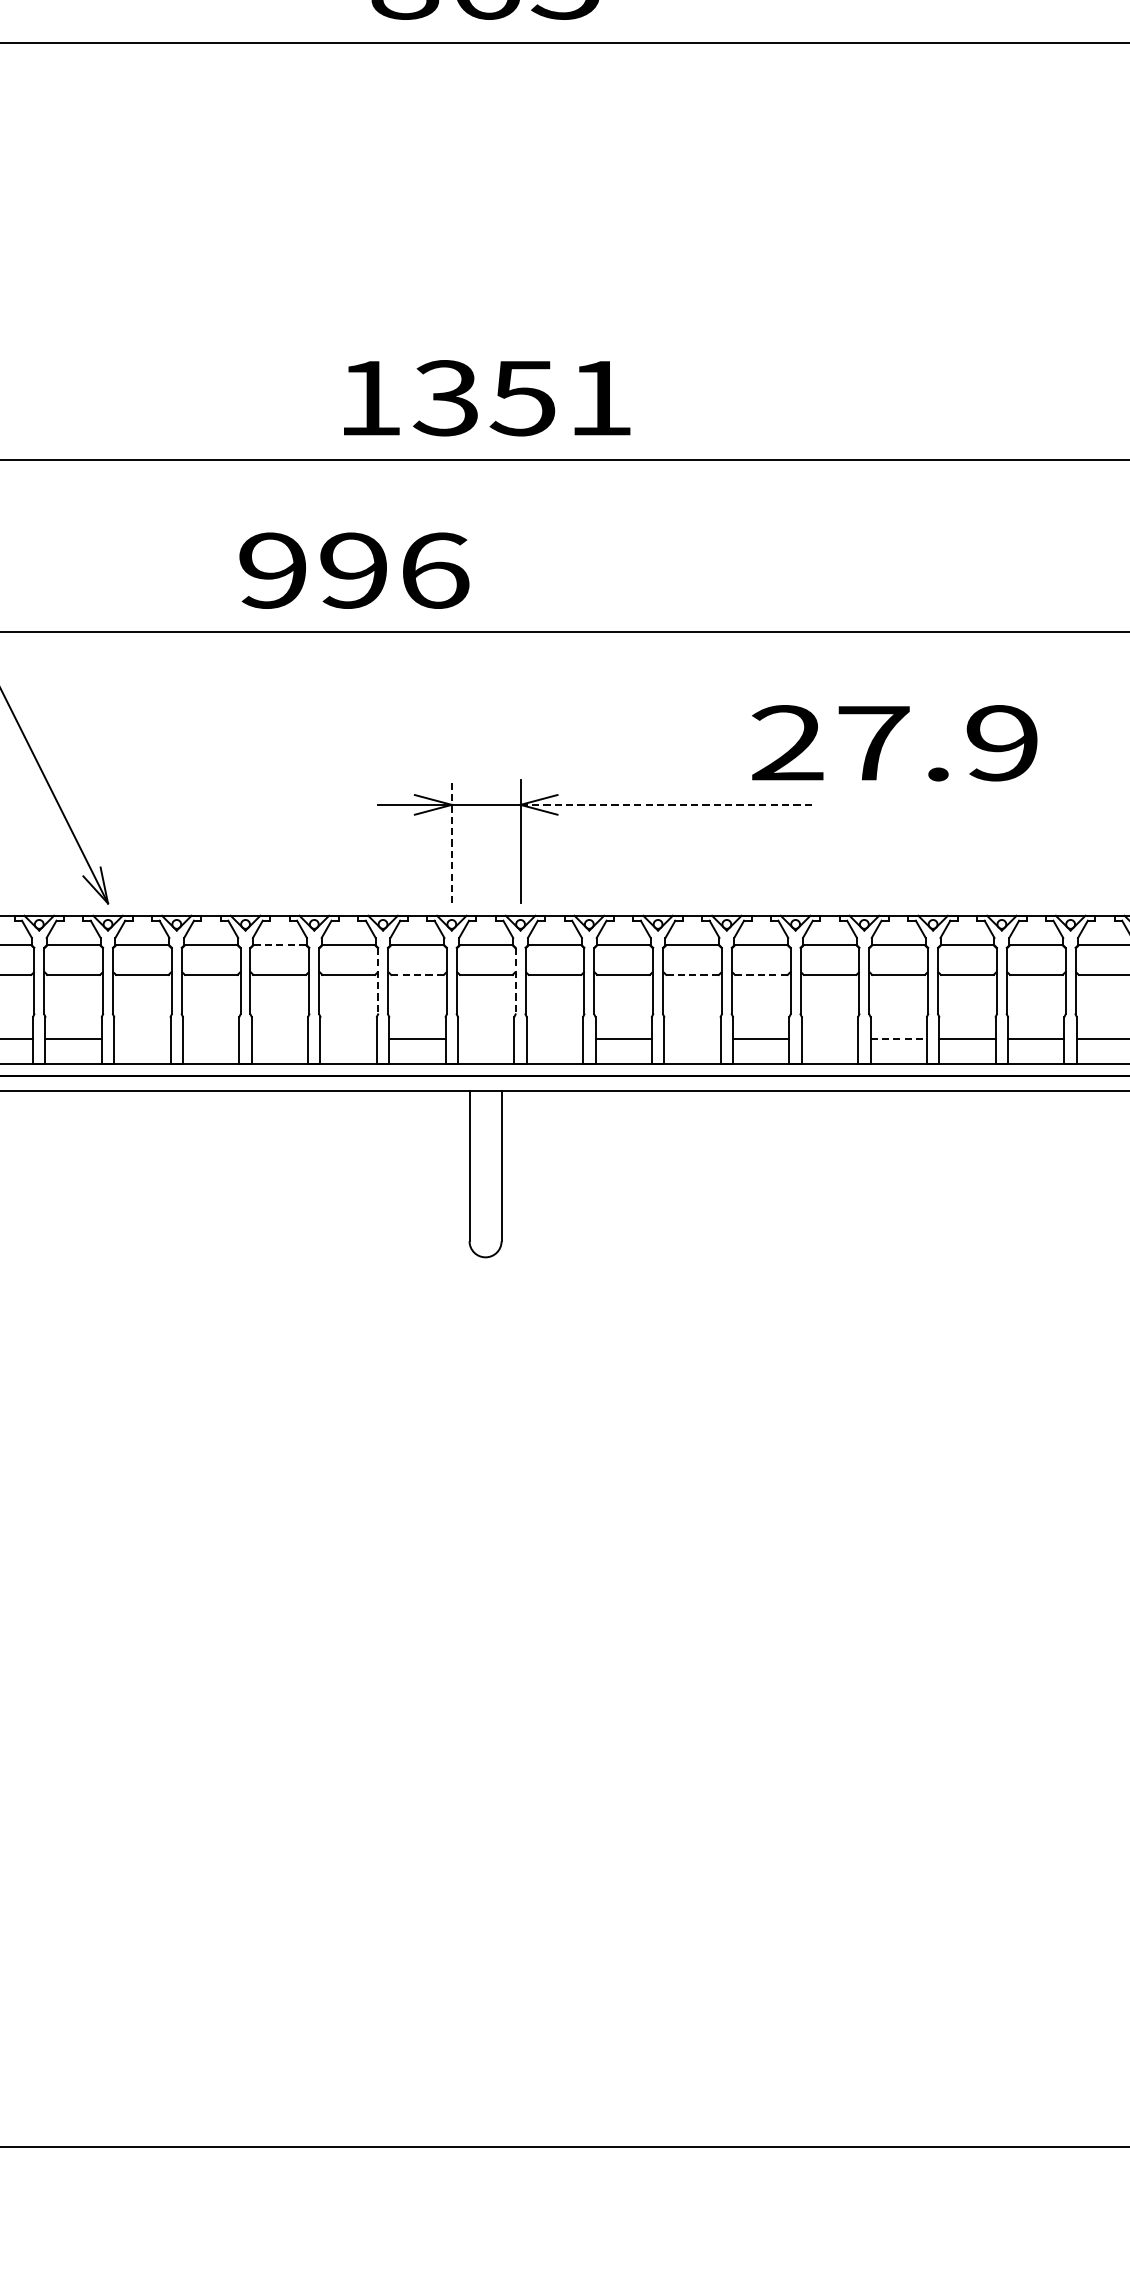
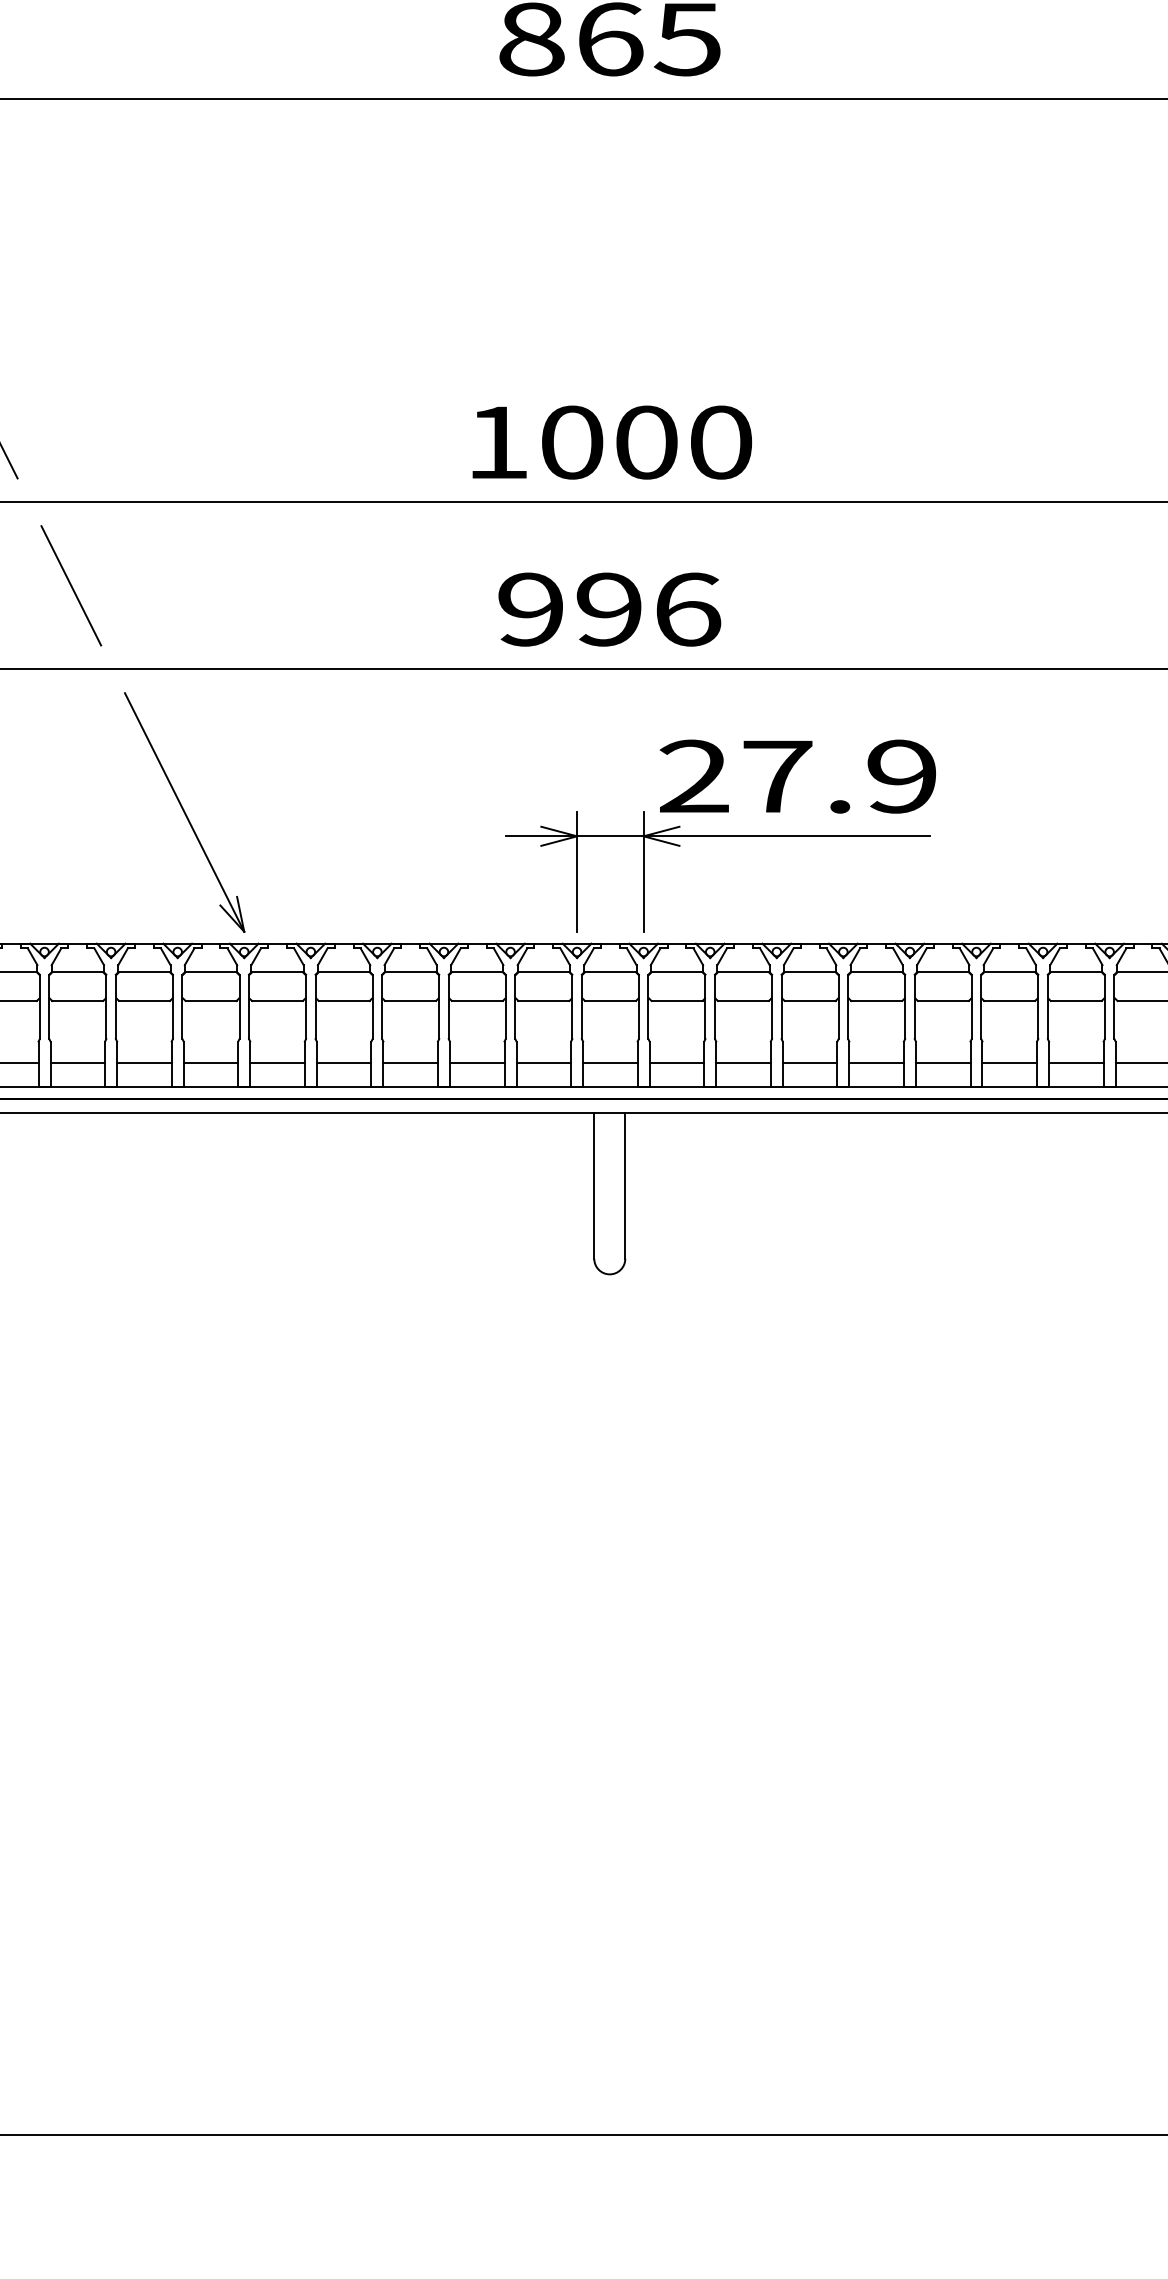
text: (522, 398) -> (645, 442), 1351 -> 1000
text: (354, 570) -> (609, 609), moved
text: (894, 743) -> (797, 776), moved
line: (669, 805) -> (787, 836), dashed -> solid
line: (452, 842) -> (577, 872), dashed -> solid
line: (279, 945) -> (410, 972), dashed -> solid
line: (417, 974) -> (543, 1000), dashed -> solid
line: (692, 974) -> (810, 1000), dashed -> solid
line: (761, 974) -> (876, 1000), dashed -> solid
line: (377, 981) -> (505, 1007), dashed -> solid
line: (515, 981) -> (638, 1007), dashed -> solid
line: (142, 1038) -> (277, 1062), added
line: (210, 1038) -> (343, 1062), added
line: (279, 1038) -> (410, 1062), added
line: (347, 1038) -> (476, 1062), added
line: (486, 1038) -> (610, 1062), added
line: (554, 1038) -> (676, 1062), added
line: (691, 1038) -> (809, 1062), added
line: (829, 1038) -> (942, 1062), added
line: (899, 1038) -> (1010, 1062), dashed -> solid

